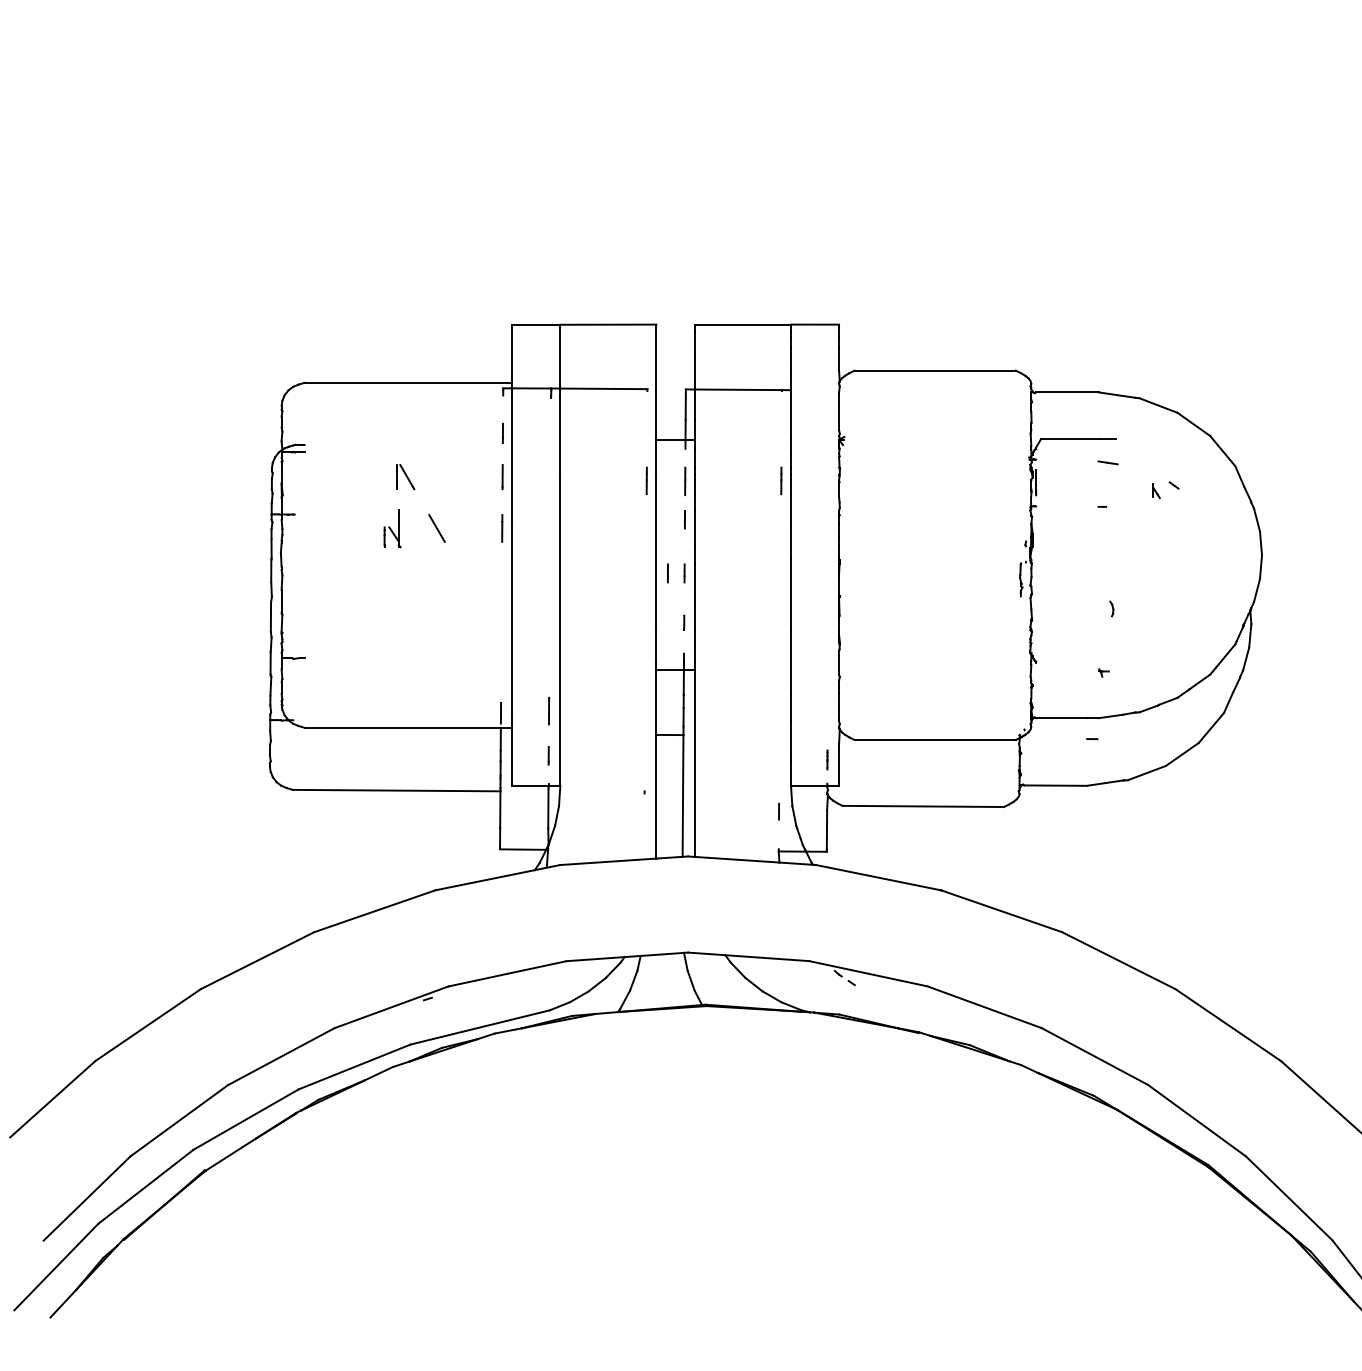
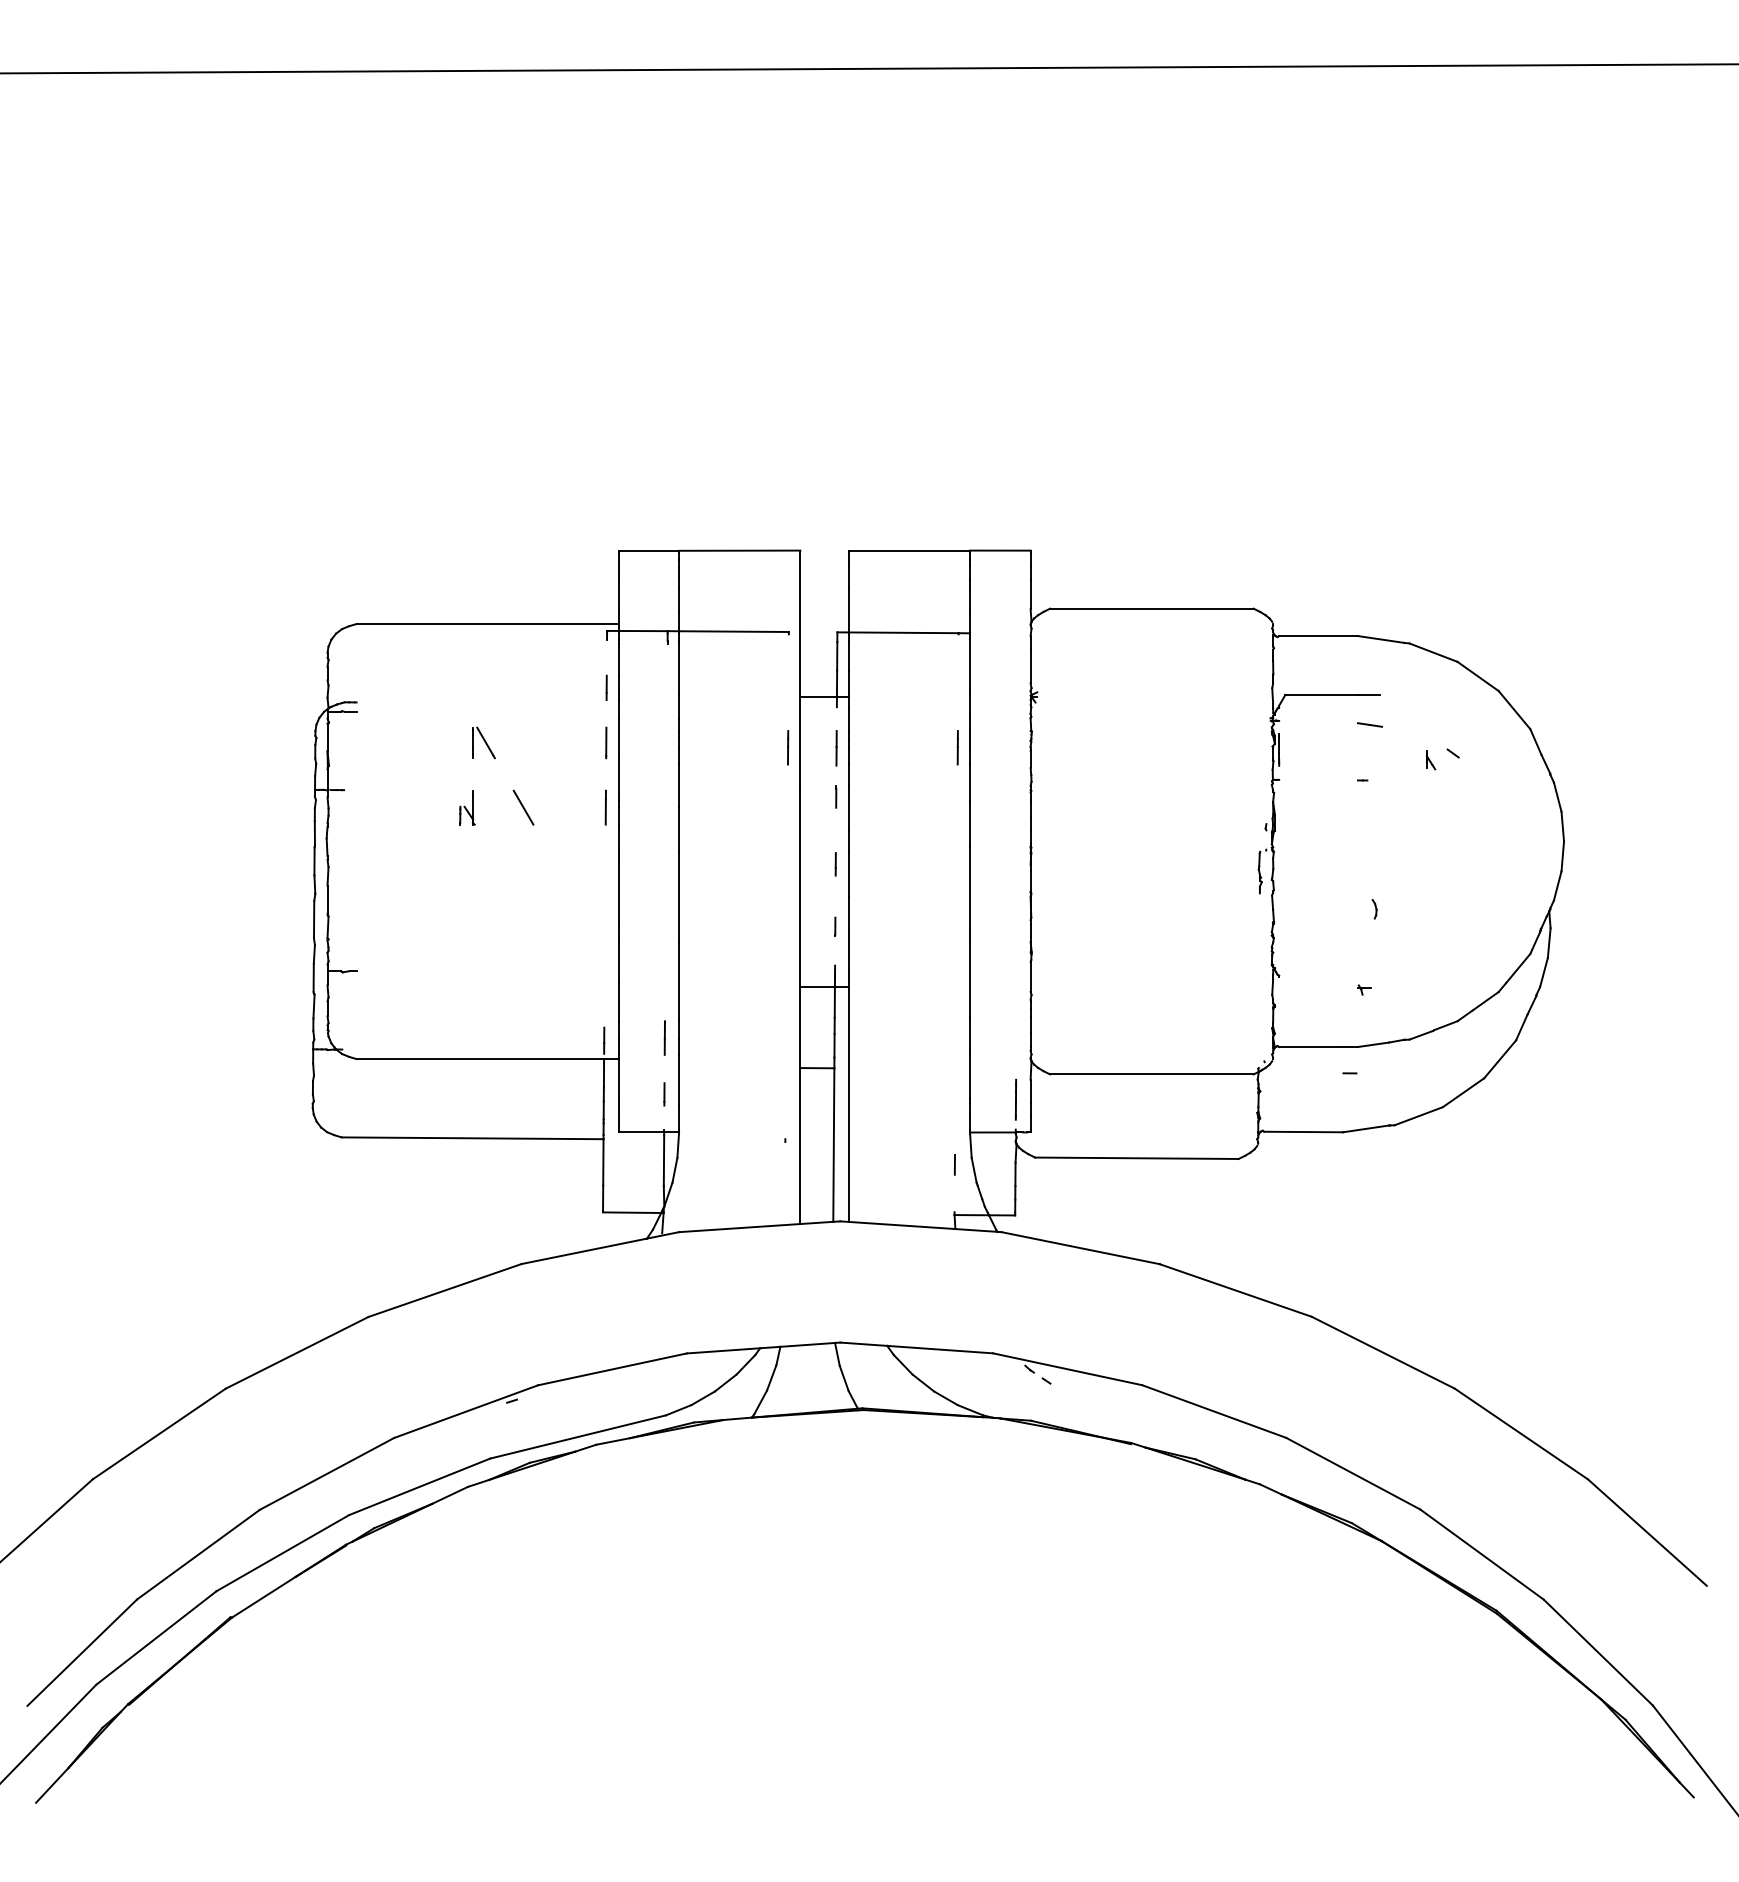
part: (392, 528) -> (467, 807), size x0.71
line: (667, 573) -> (814, 864), removed
part: (827, 759) -> (1015, 1099), size x1.67

